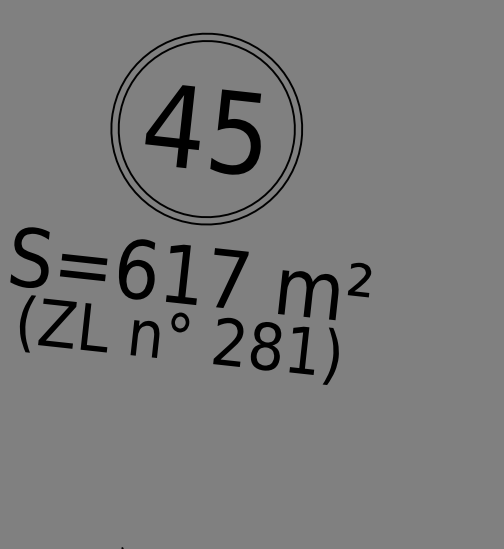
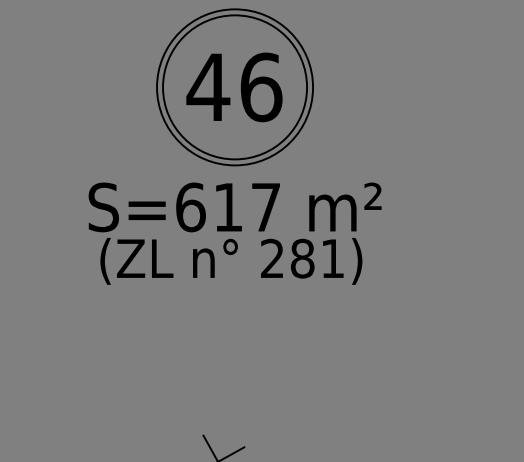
text: (238, 132) -> (261, 87), 45 -> 46

